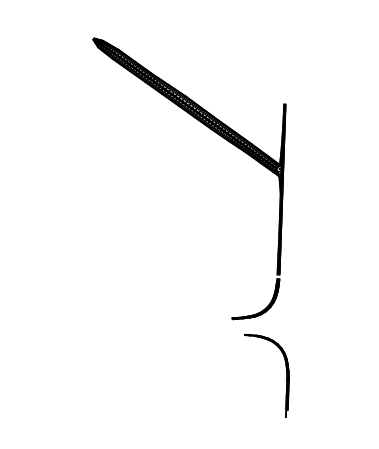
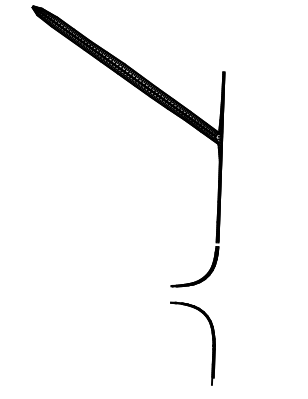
part: (286, 375) -> (212, 343), moved

